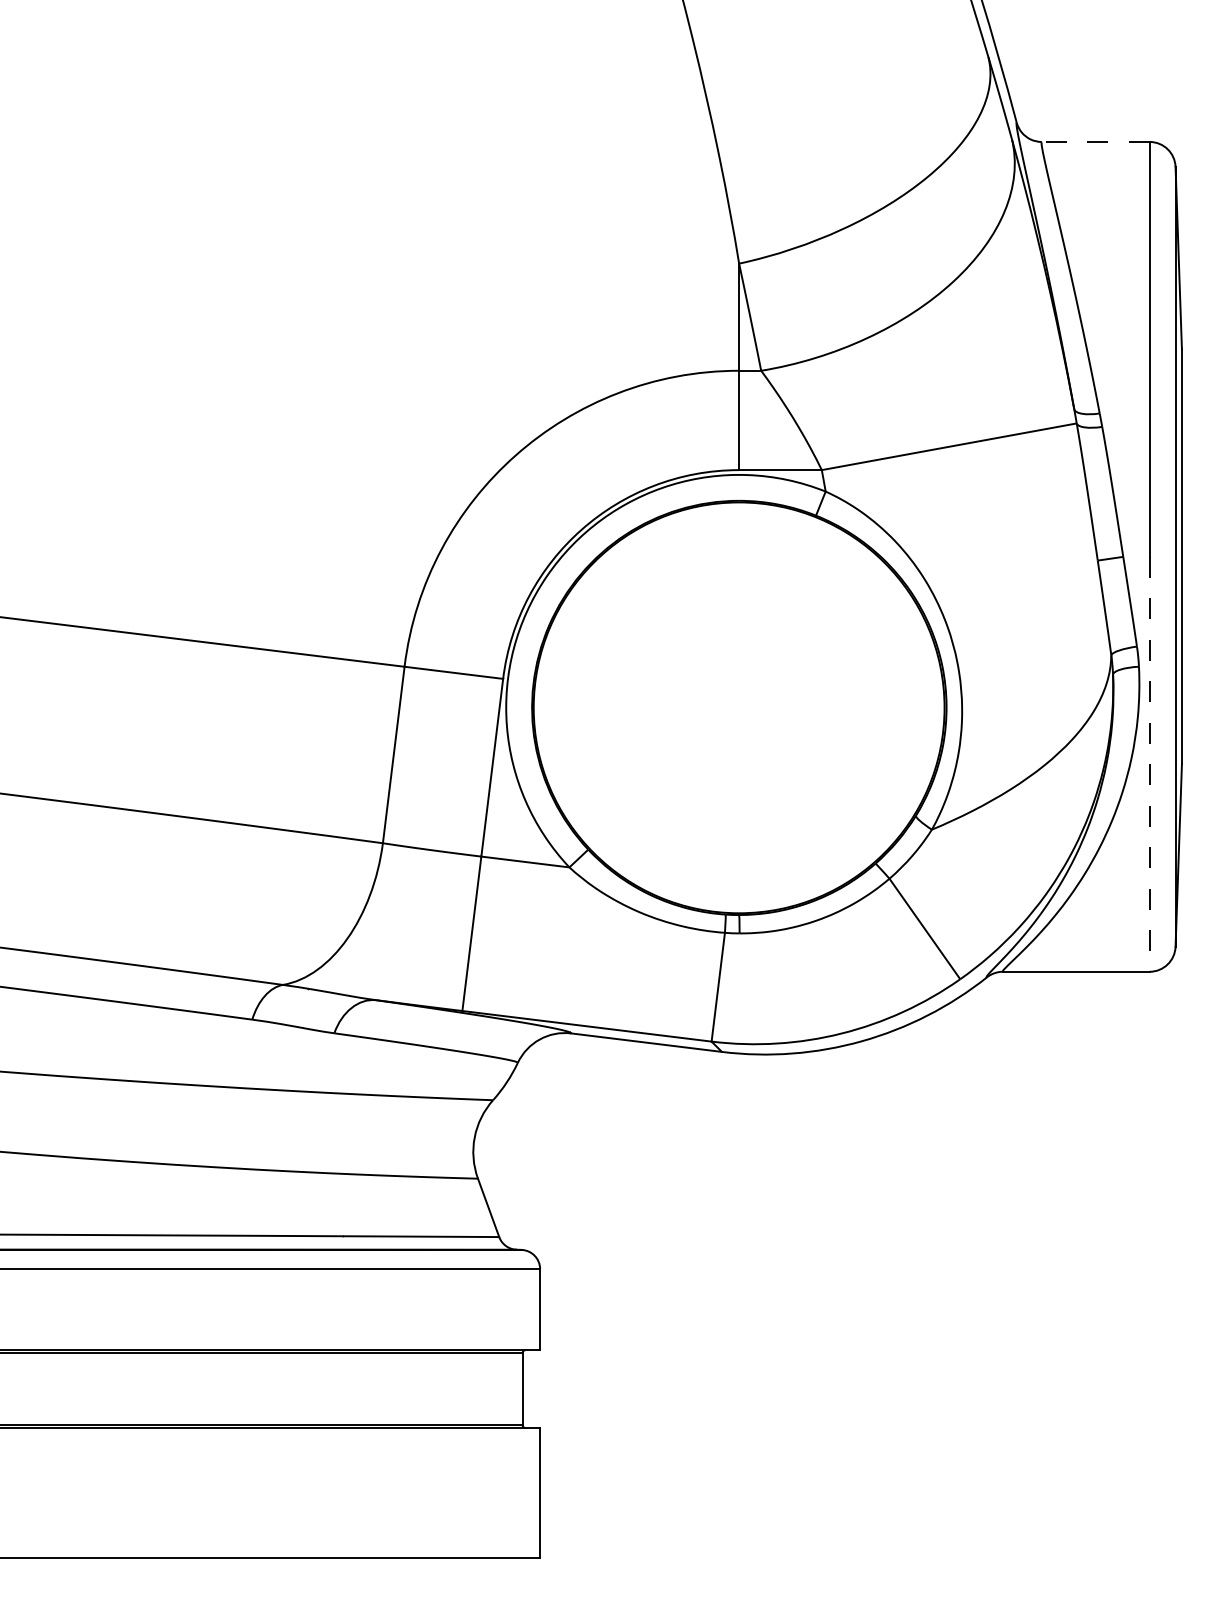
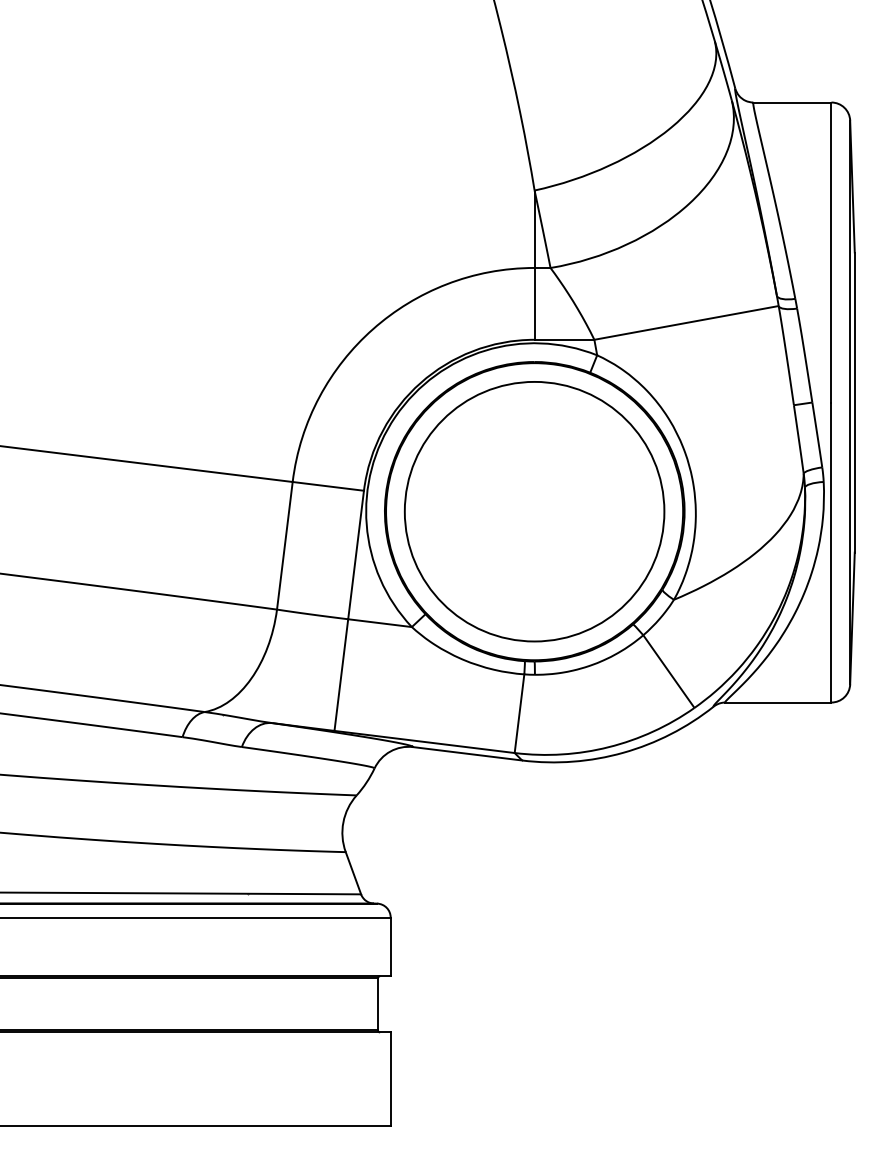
line: (1095, 141) -> (792, 102), dashed -> solid
circle: (739, 707) -> (534, 511), added
line: (1149, 765) -> (831, 553), dashed -> solid

